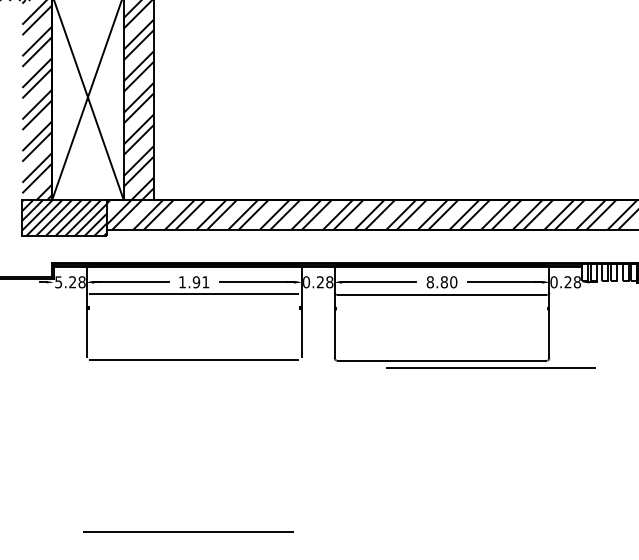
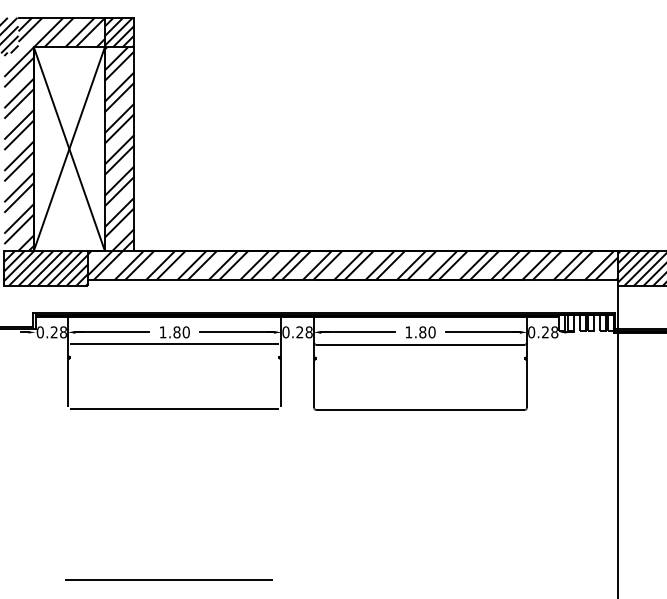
text: (57, 282) -> (39, 332), 5.28 -> 0.28
text: (201, 282) -> (181, 332), 1.91 -> 1.80
text: (429, 282) -> (408, 332), 8.80 -> 1.80
line: (490, 367) -> (468, 416), removed

